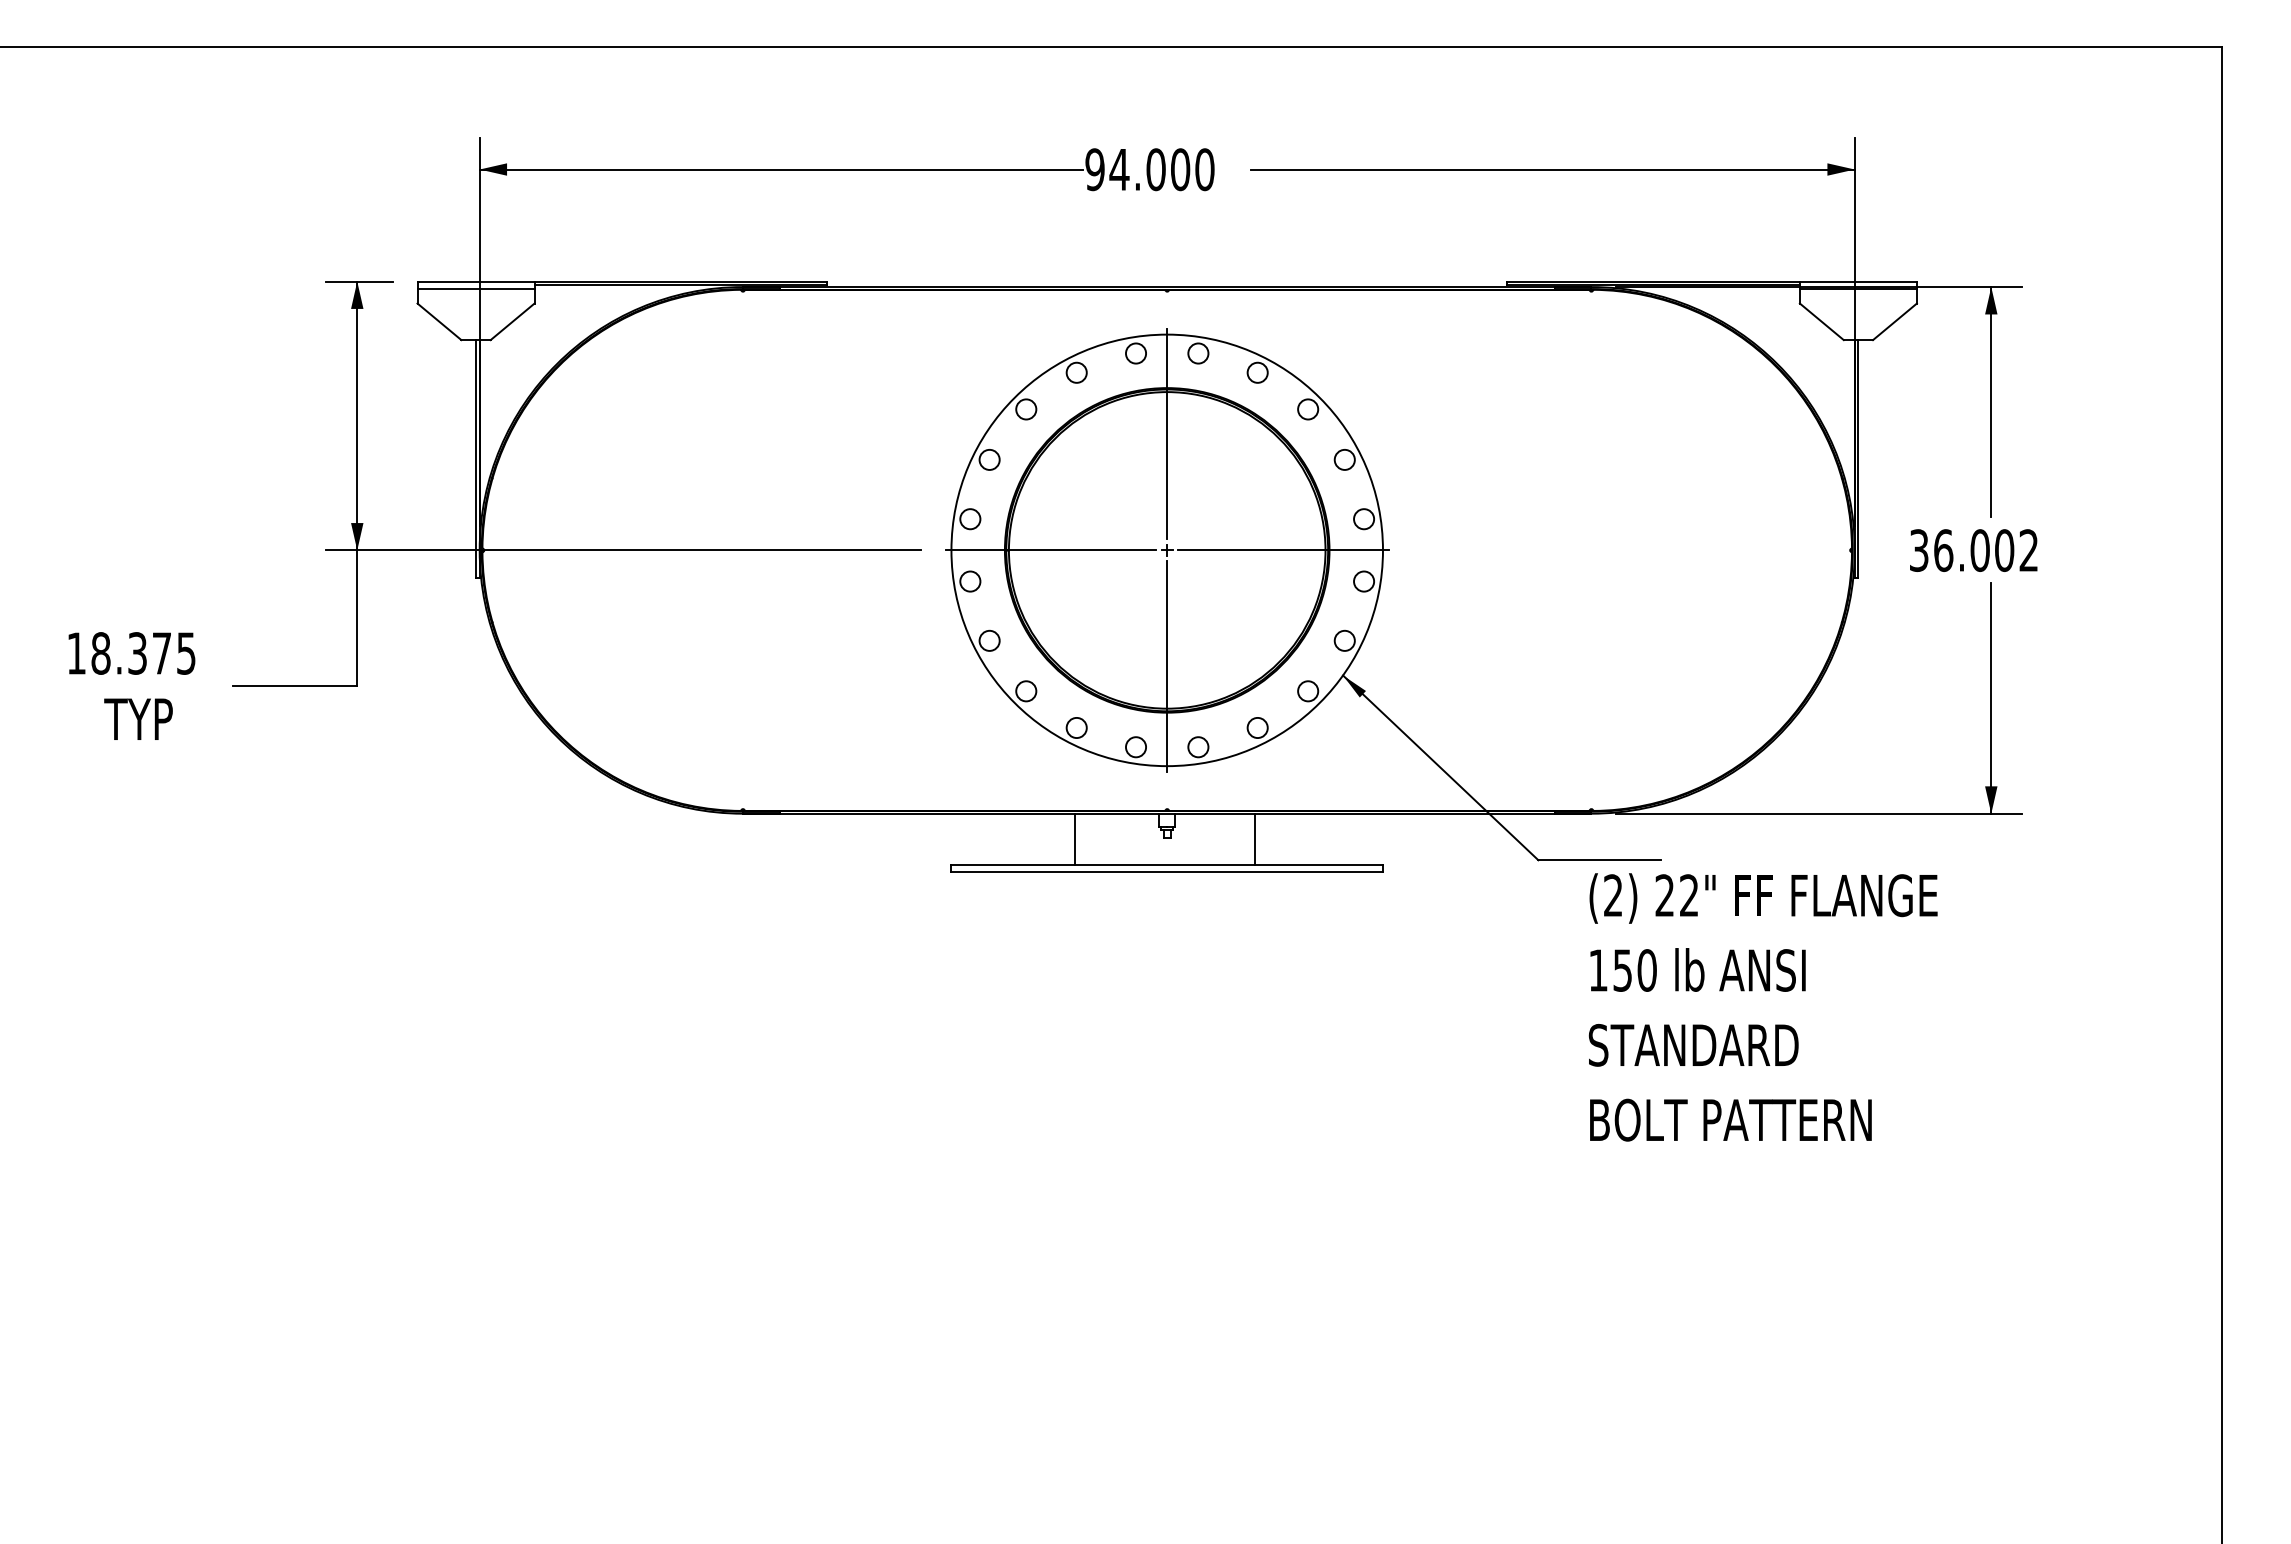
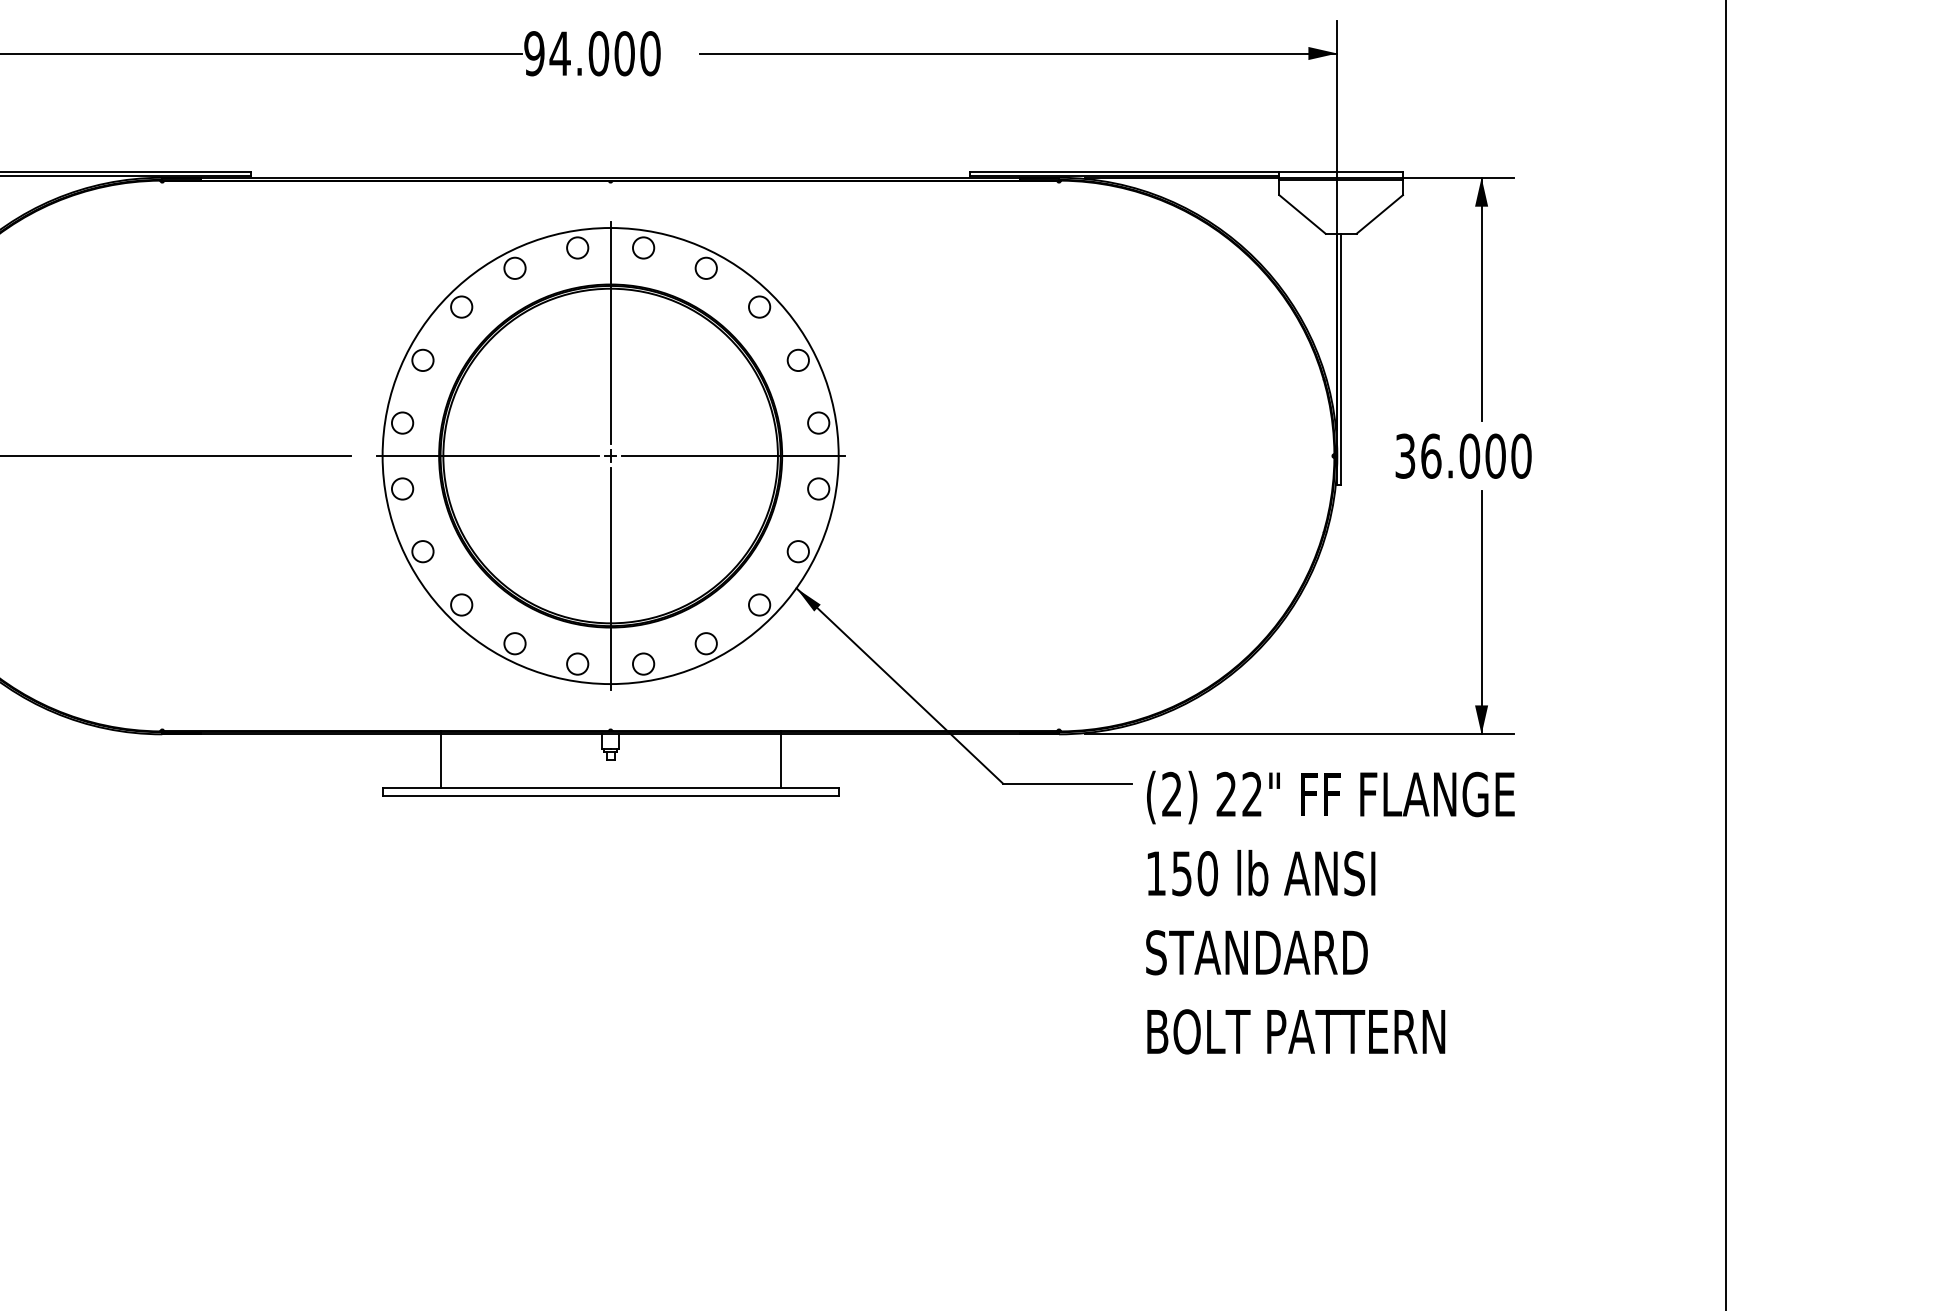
text: (2028, 550) -> (1520, 456), 36.002 -> 36.000
line: (1075, 838) -> (440, 760), moved
line: (1255, 838) -> (781, 760), moved
text: (1762, 1007) -> (1329, 912), moved

